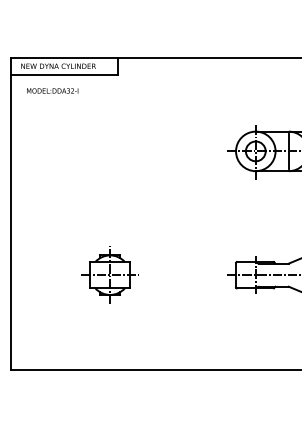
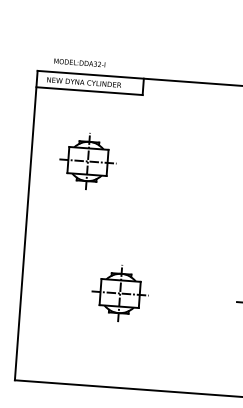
text: (52, 90) -> (79, 62), moved
part: (67, 144) -> (87, 160), added

